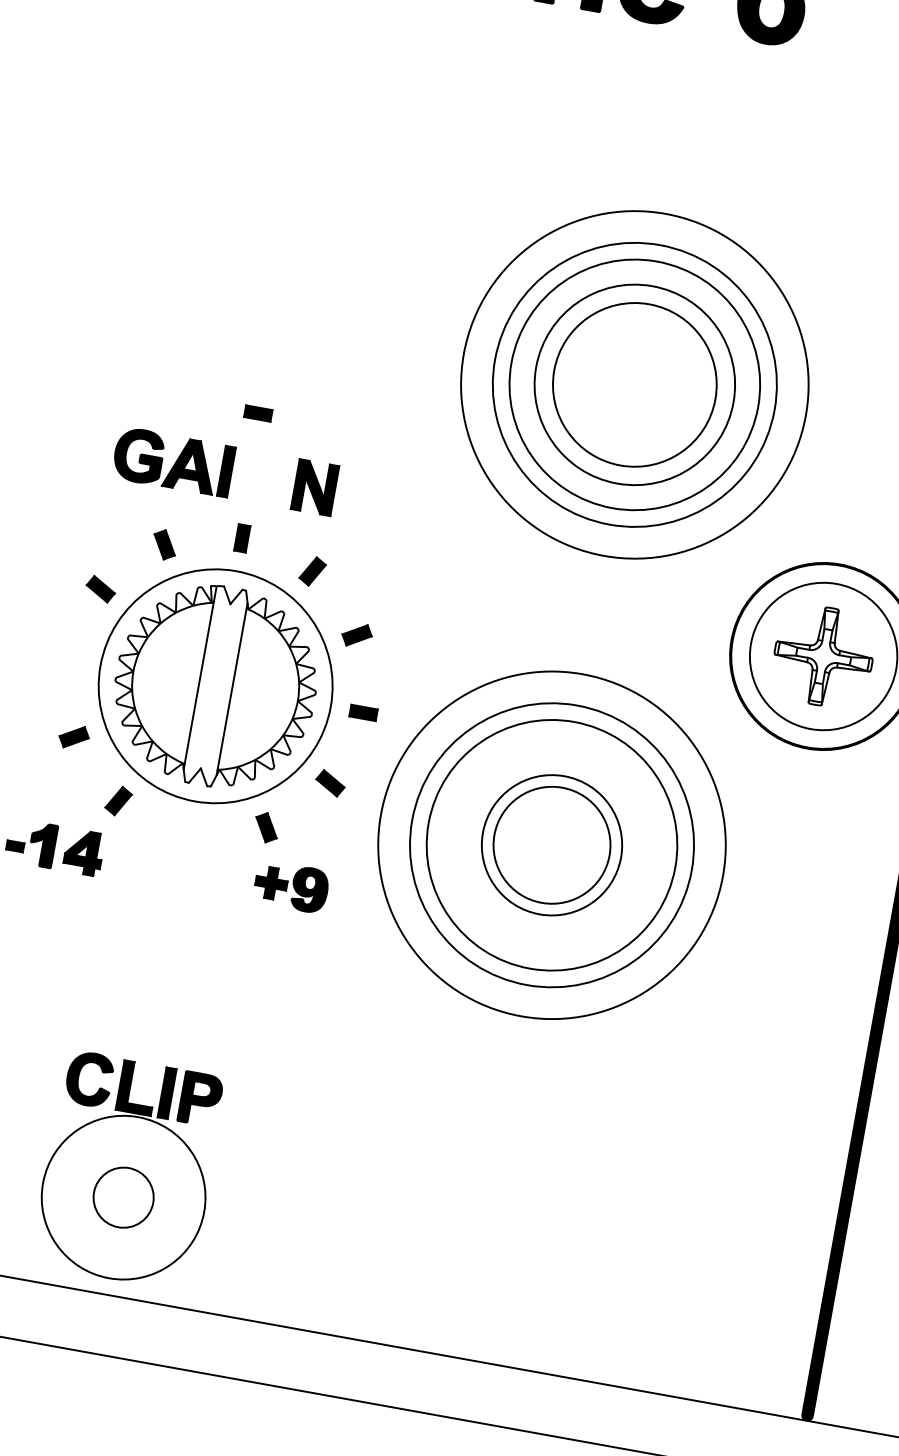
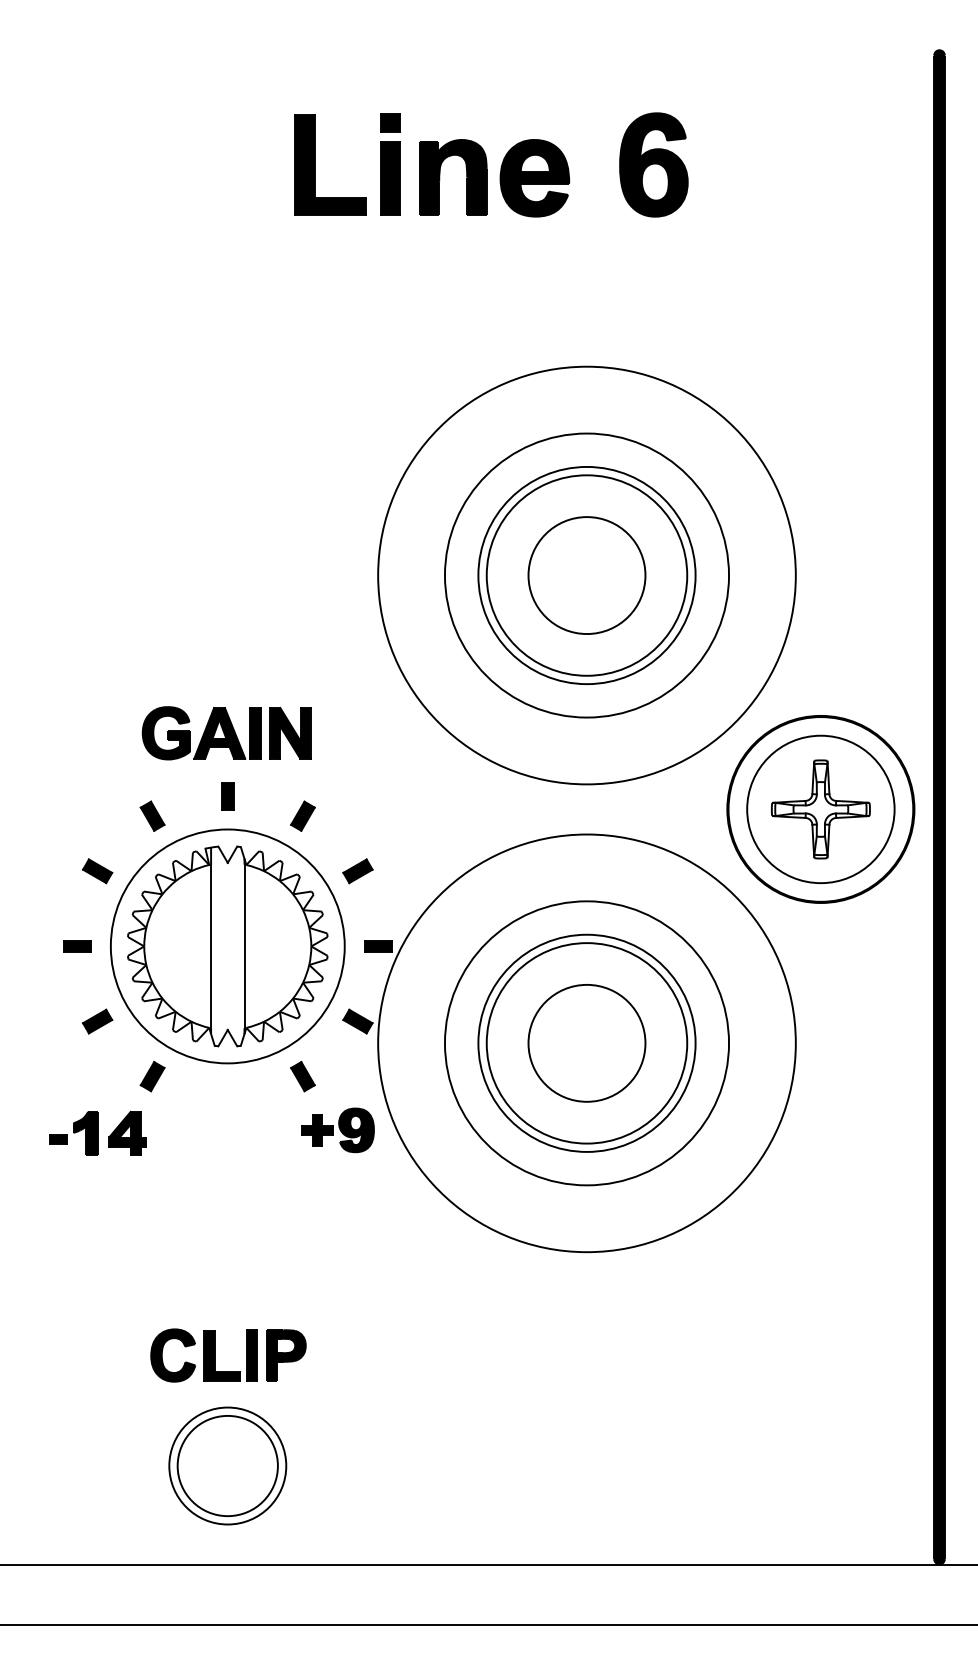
circle: (634, 384) -> (586, 575), size x0.62
circle: (634, 384) -> (586, 575), size x0.71
circle: (634, 384) -> (586, 575), size x1.67
part: (258, 413) -> (77, 946), moved
part: (173, 462) -> (201, 733), moved
circle: (551, 844) -> (586, 1042), size x0.62
circle: (551, 845) -> (586, 1043), size x1.43
circle: (551, 845) -> (586, 1043), size x1.67
circle: (123, 1197) -> (227, 1465), size x0.71
circle: (123, 1197) -> (227, 1465), size x1.67

